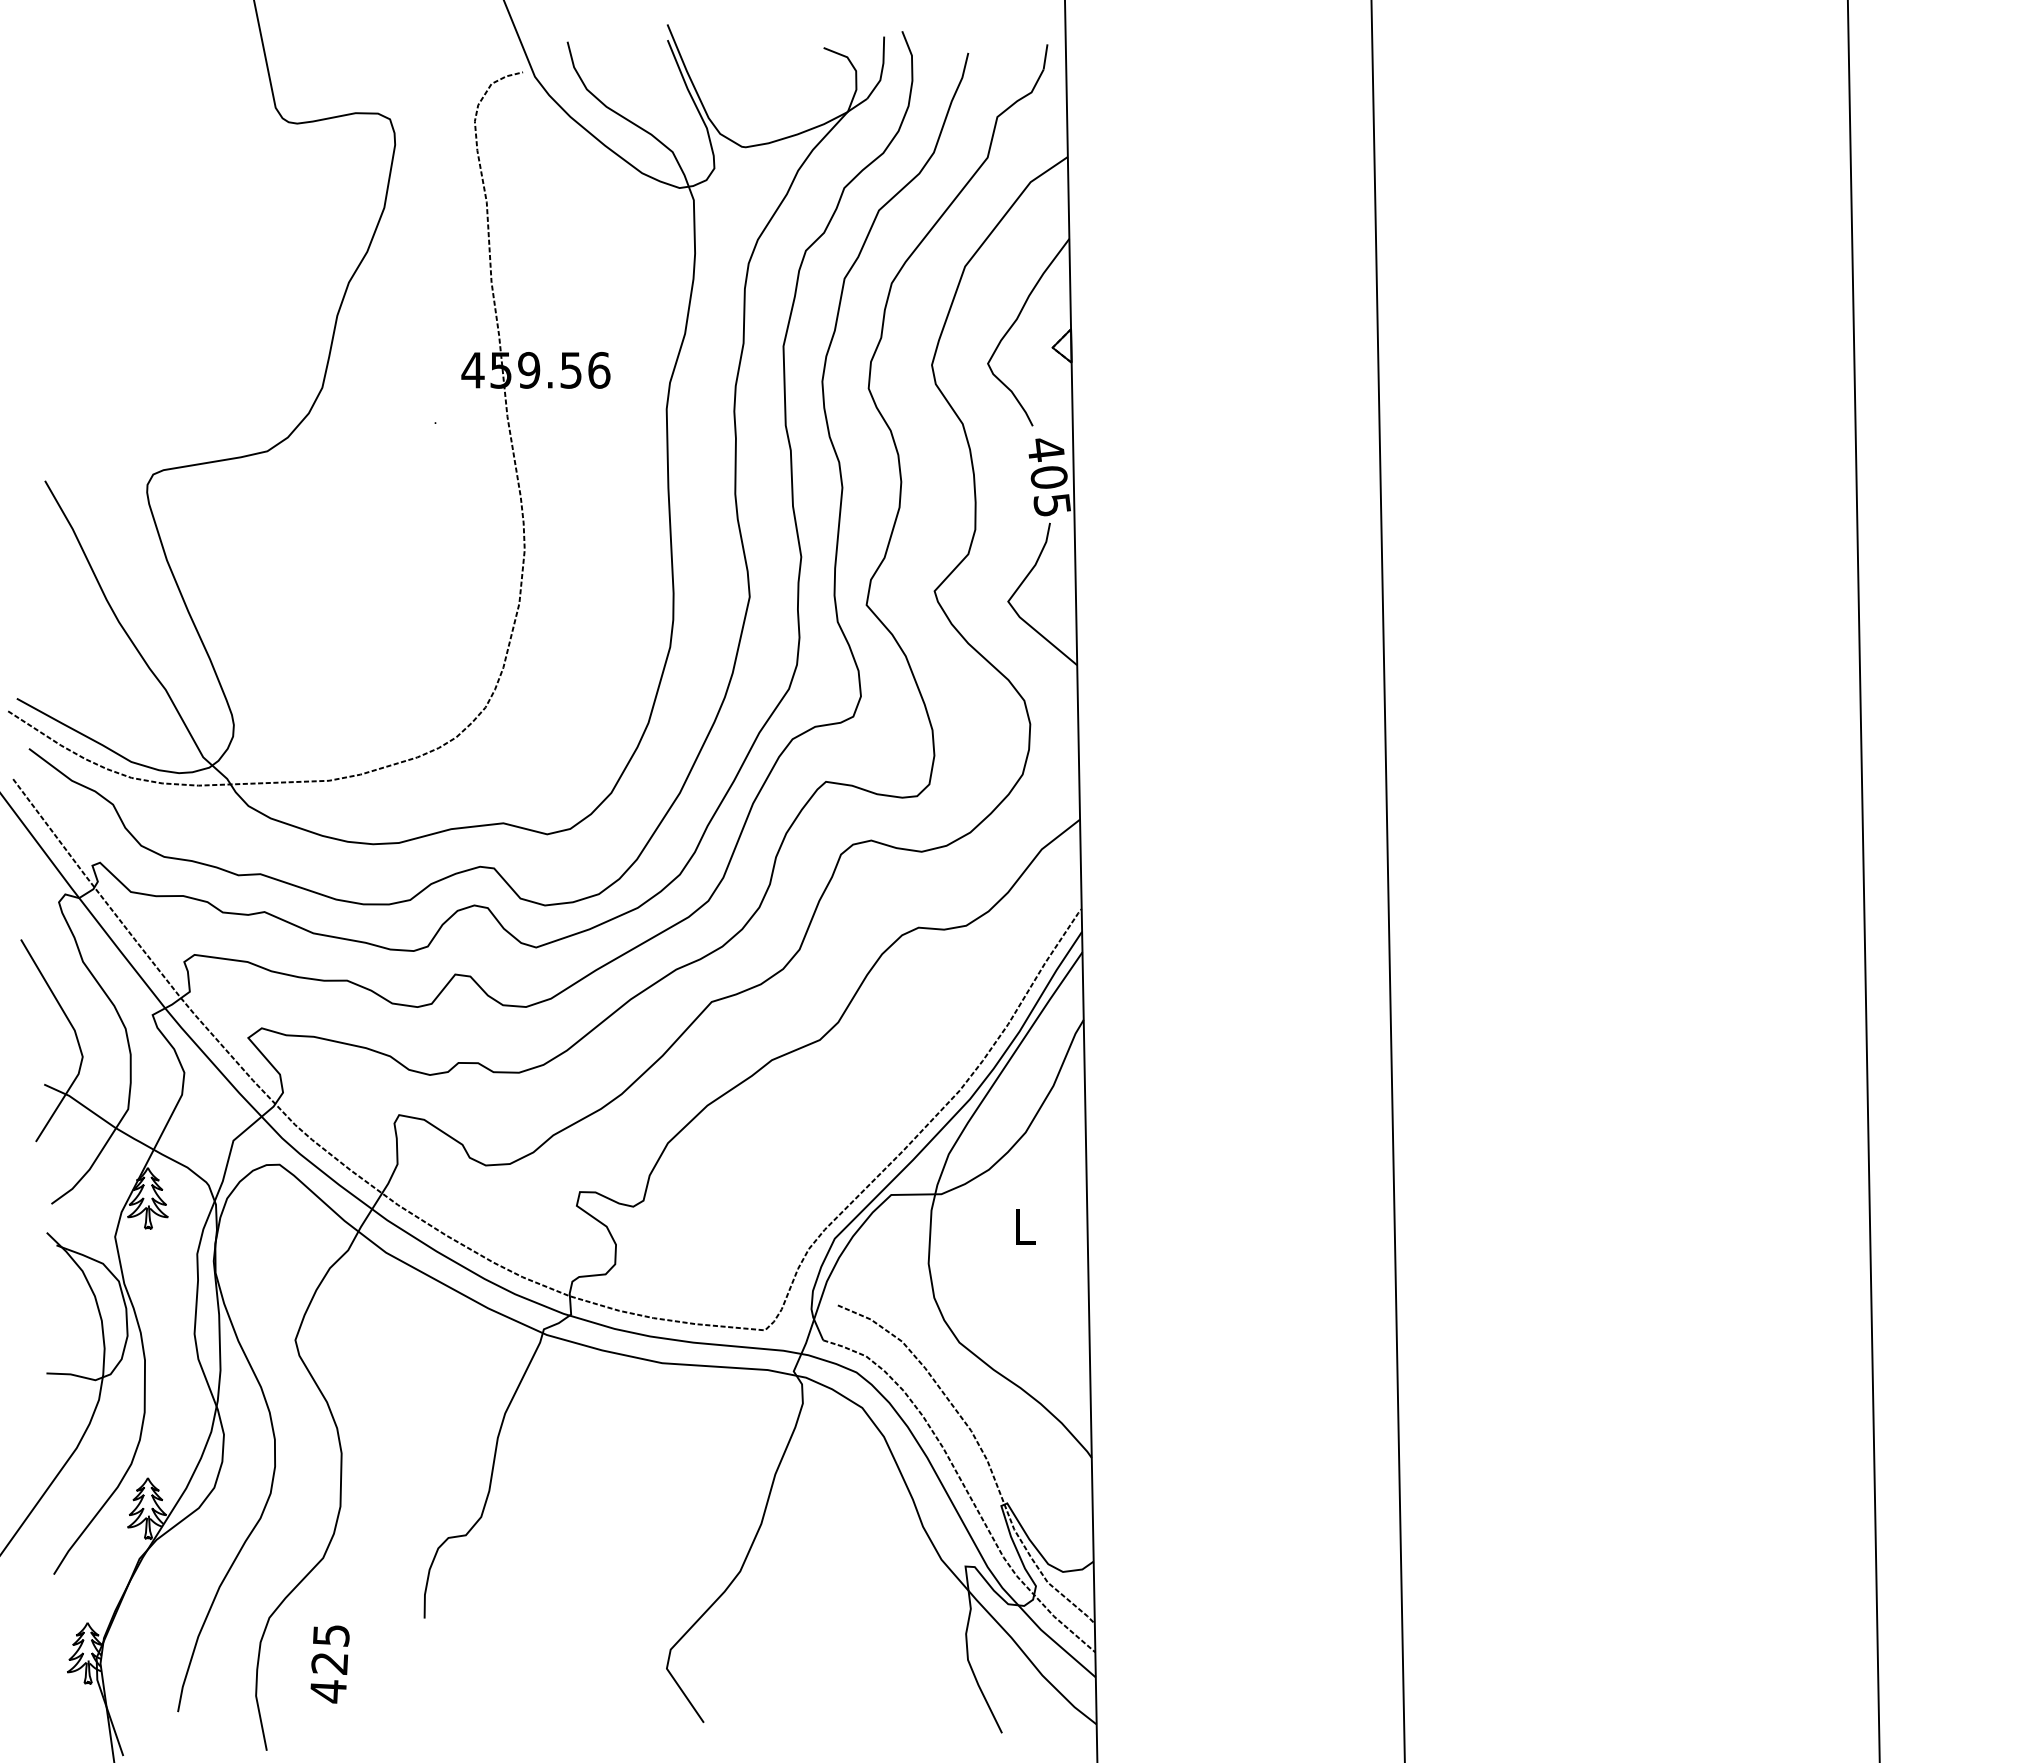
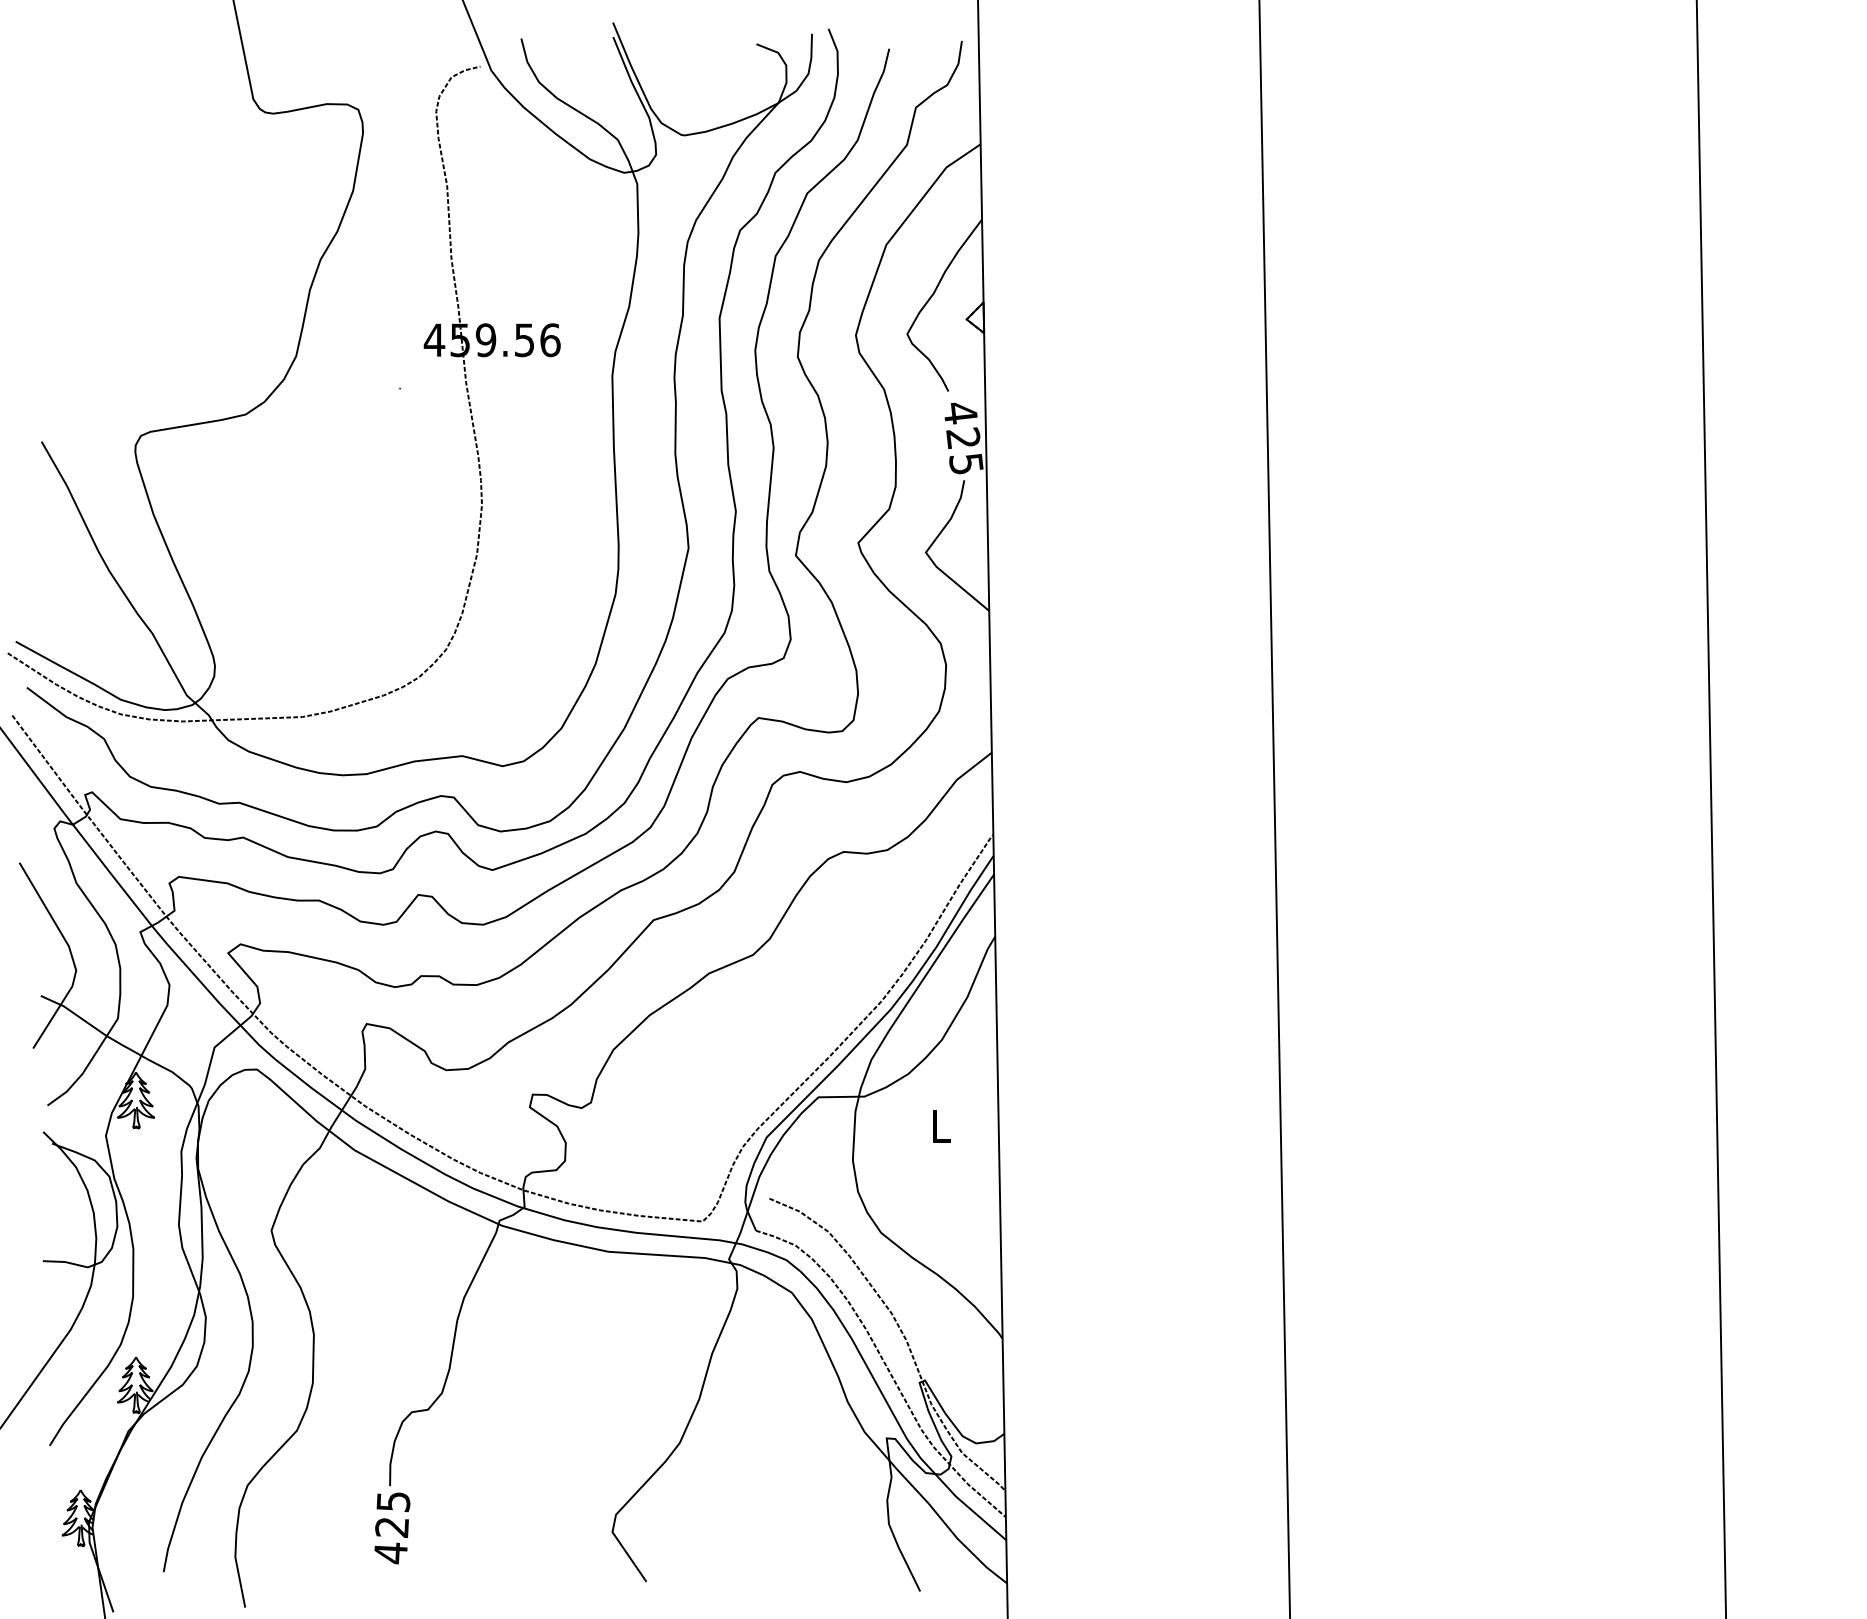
text: (1048, 476) -> (962, 437), 405 -> 425
text: (329, 1664) -> (391, 1528), moved

